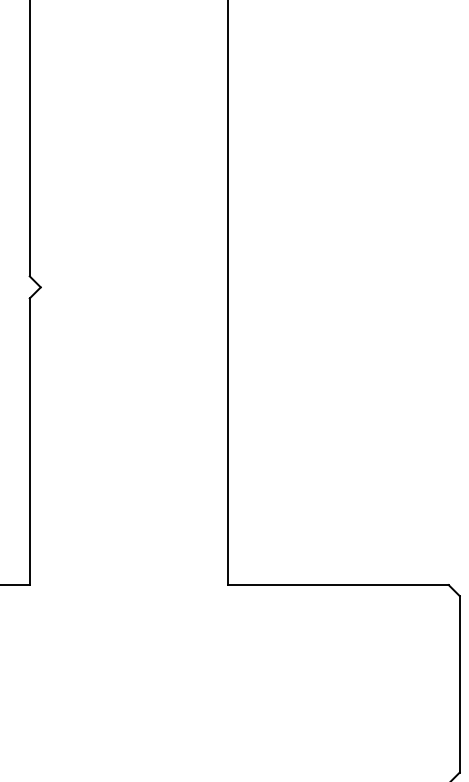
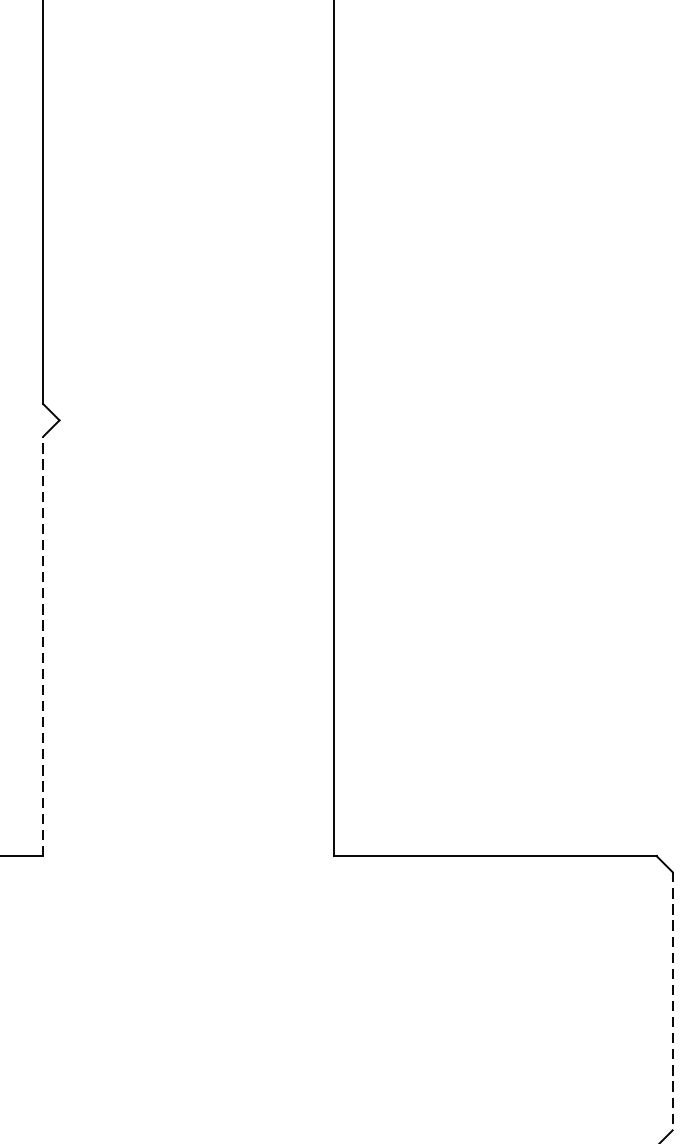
line: (29, 441) -> (43, 645), solid -> dashed
line: (459, 684) -> (672, 1001), solid -> dashed

